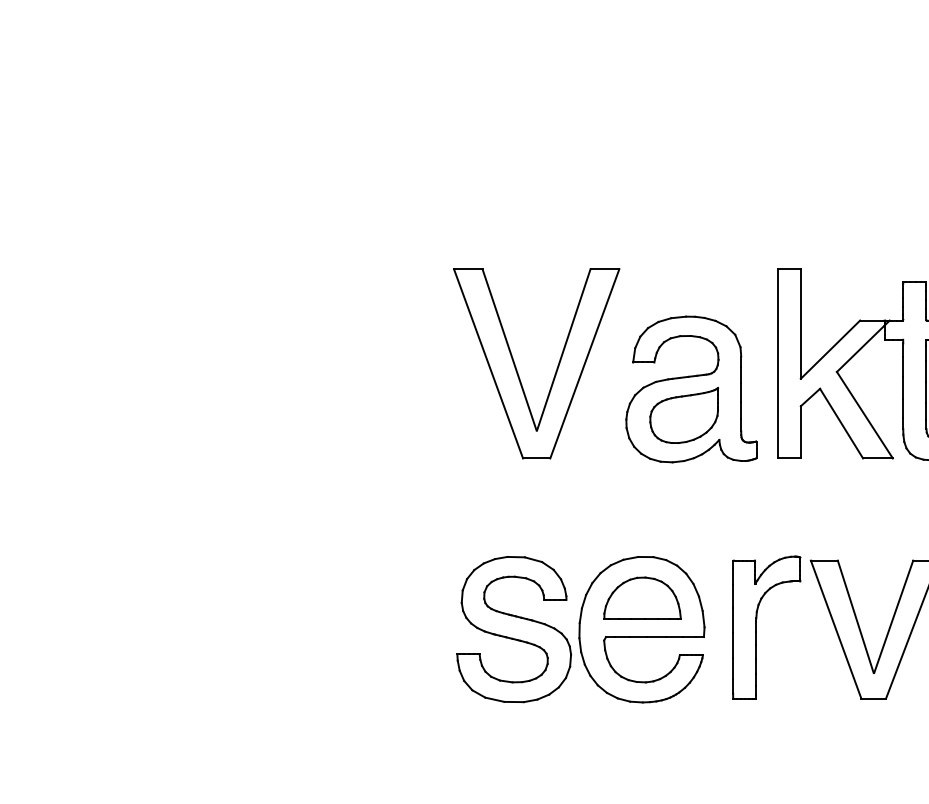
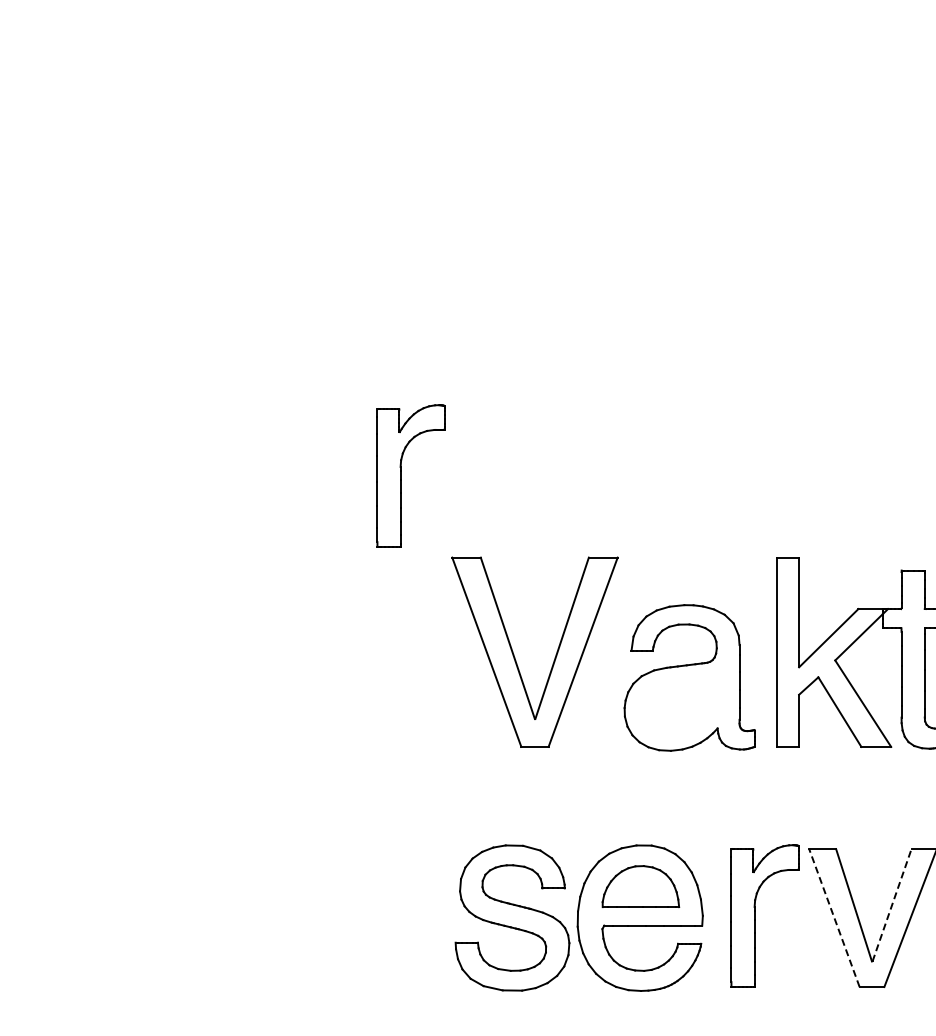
part: (403, 187) -> (401, 475), added
part: (684, 415) -> (682, 703), removed
line: (894, 616) -> (892, 904), solid -> dashed
line: (836, 629) -> (834, 917), solid -> dashed

